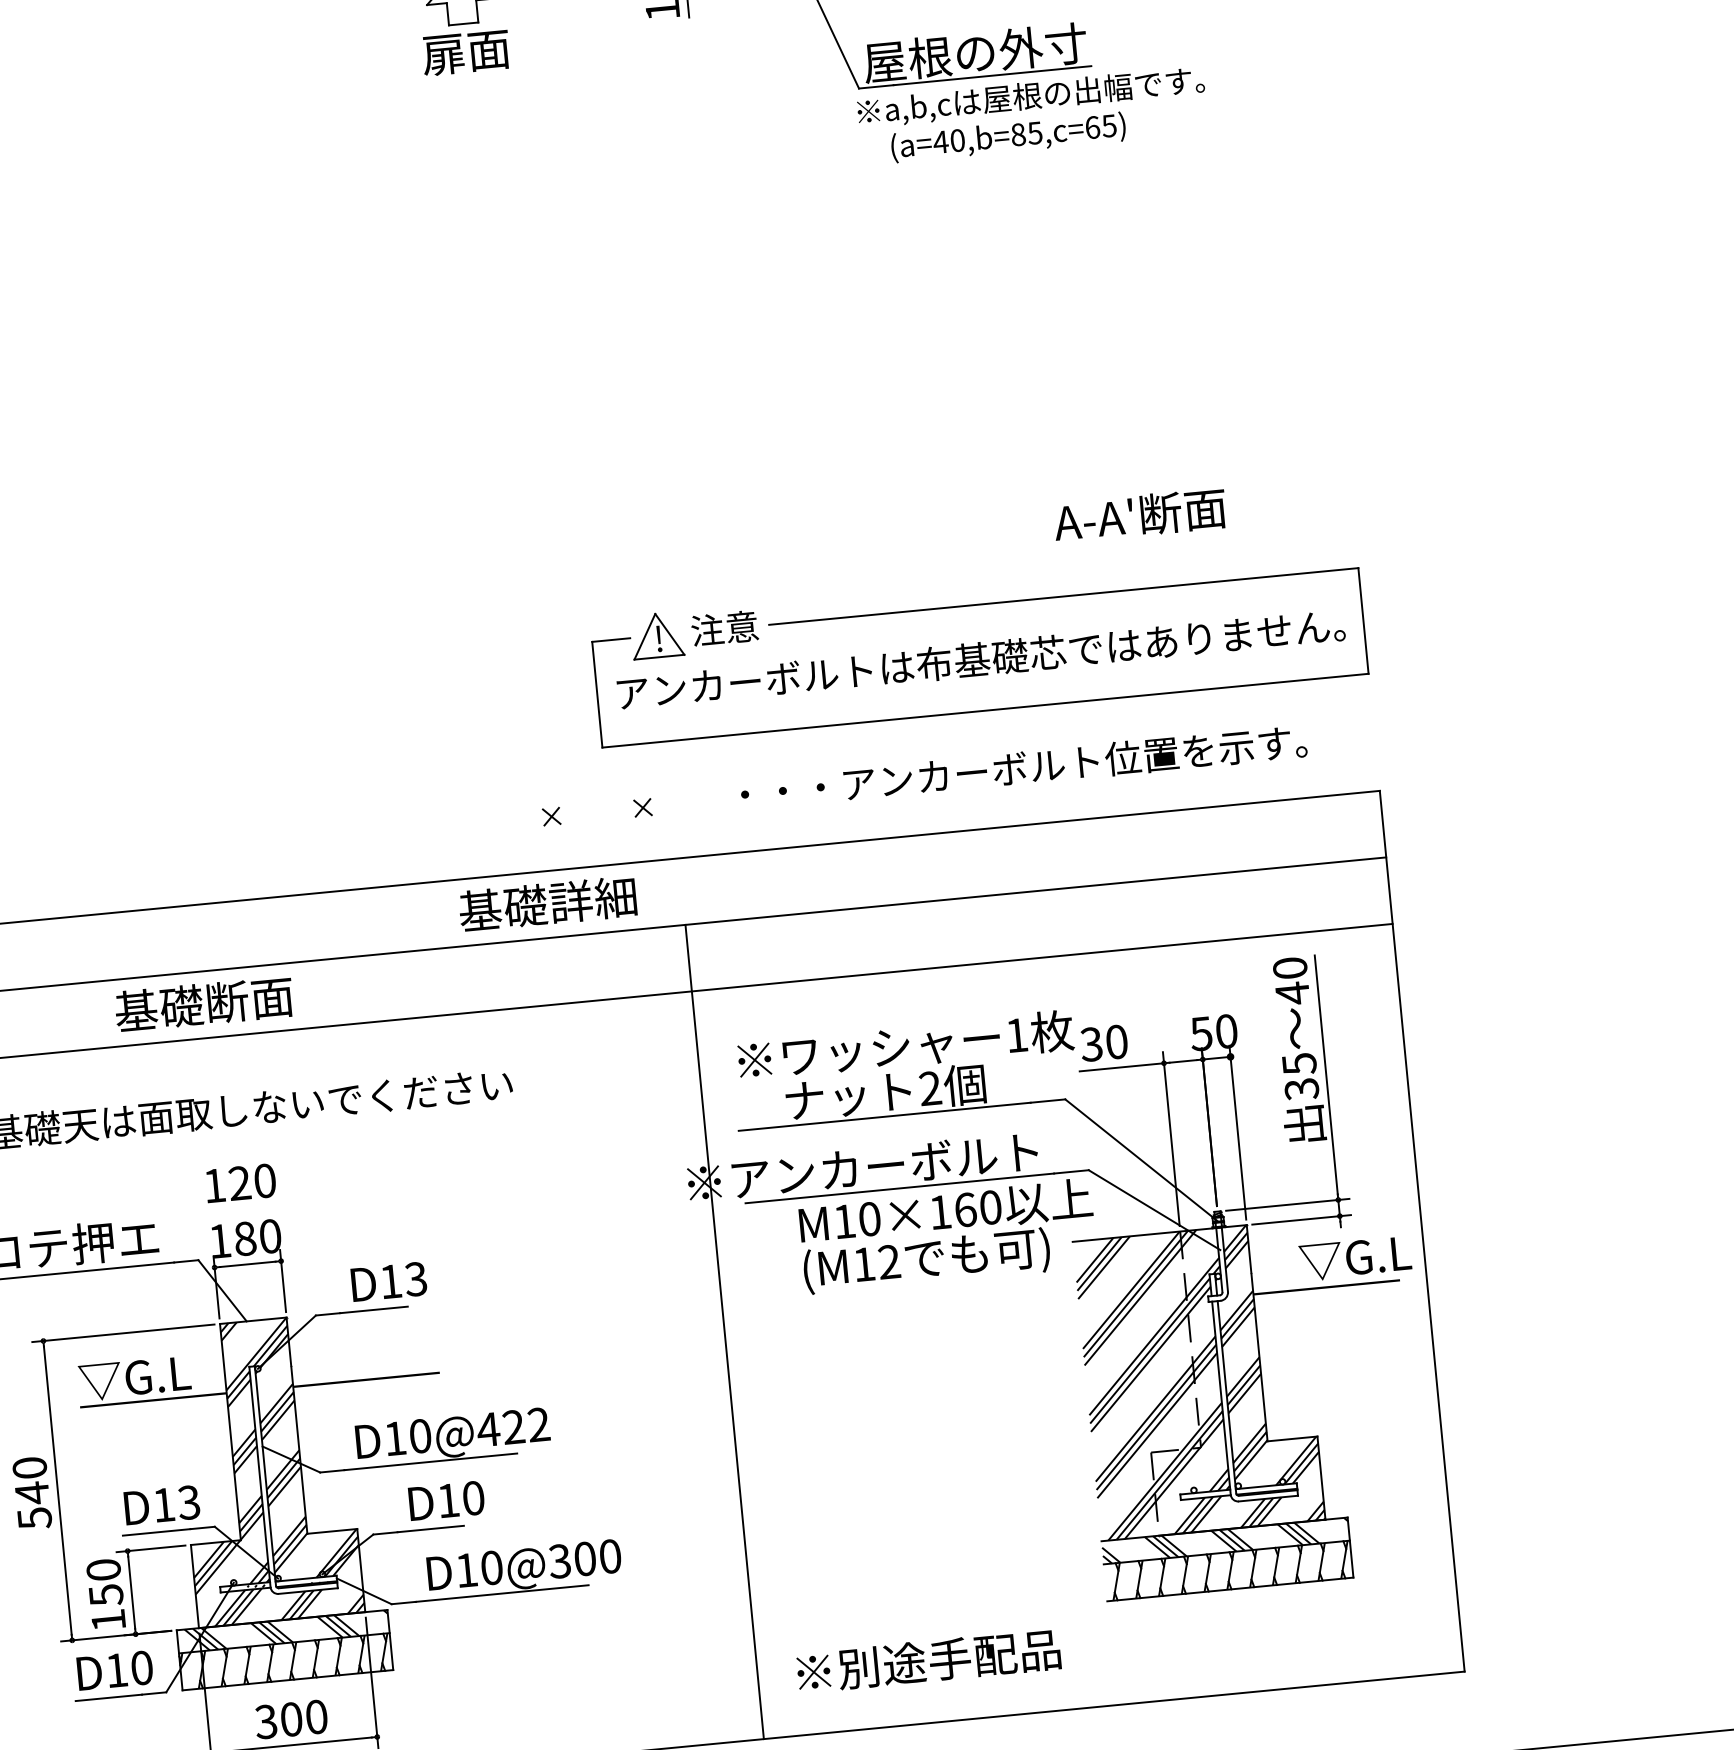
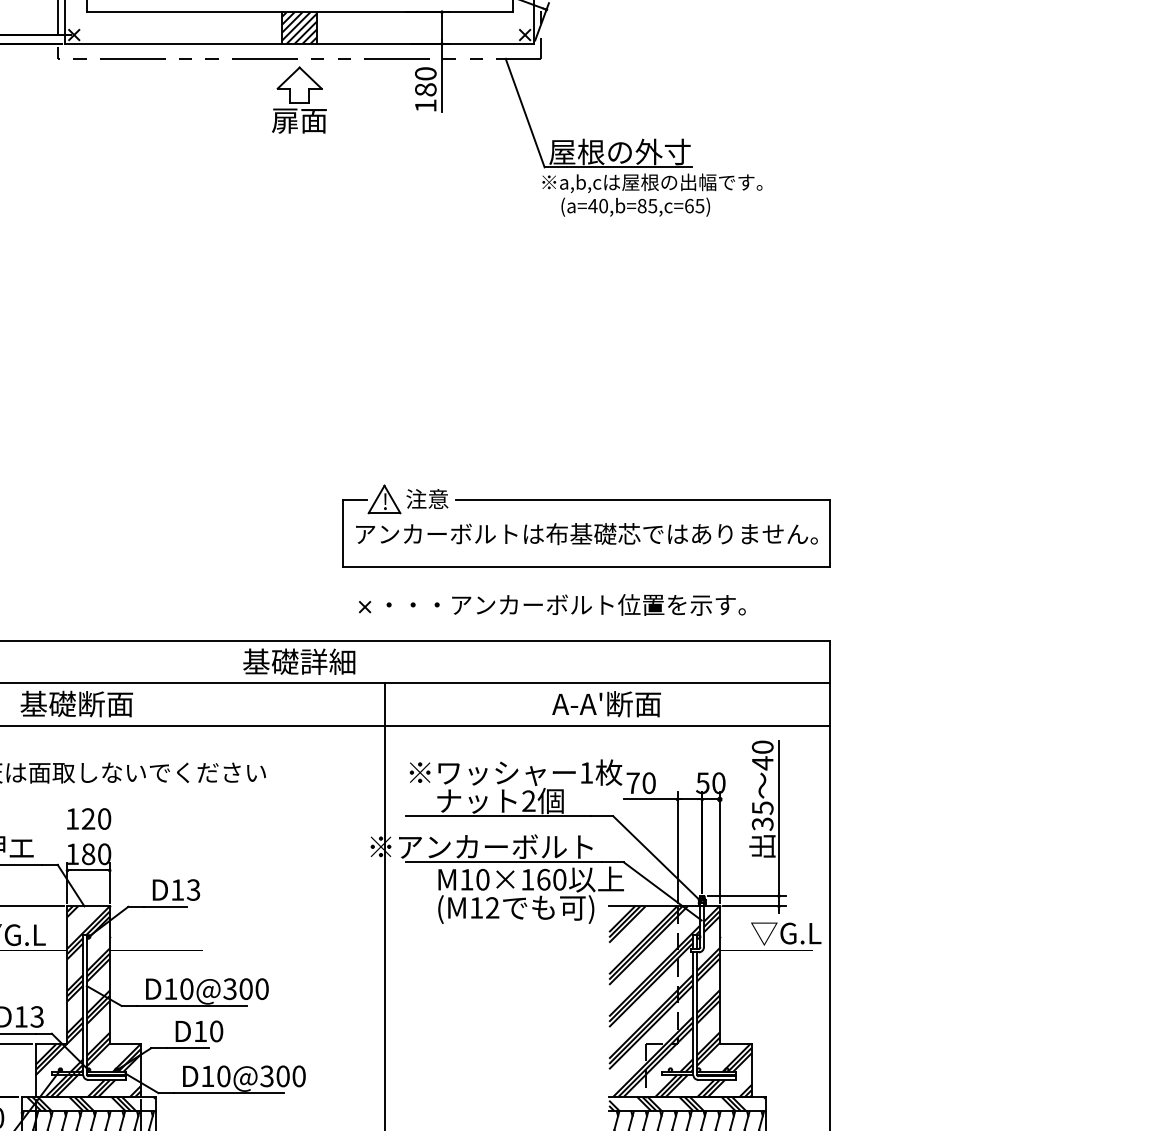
text: (1139, 516) -> (606, 704), moved
text: (1022, 767) -> (565, 604), moved
part: (550, 817) -> (306, 607), removed
text: (1090, 1045) -> (632, 783), 30 -> 70
text: (512, 1427) -> (245, 989), D10@422 -> D10@300

